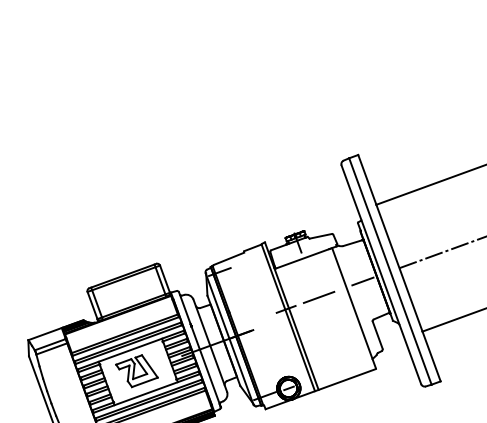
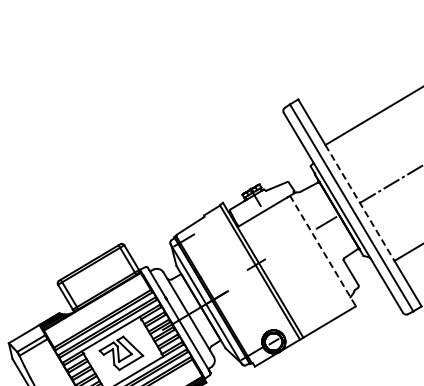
line: (399, 268) -> (360, 203), solid -> dashed
line: (318, 296) -> (285, 245), removed
line: (353, 308) -> (322, 251), solid -> dashed

